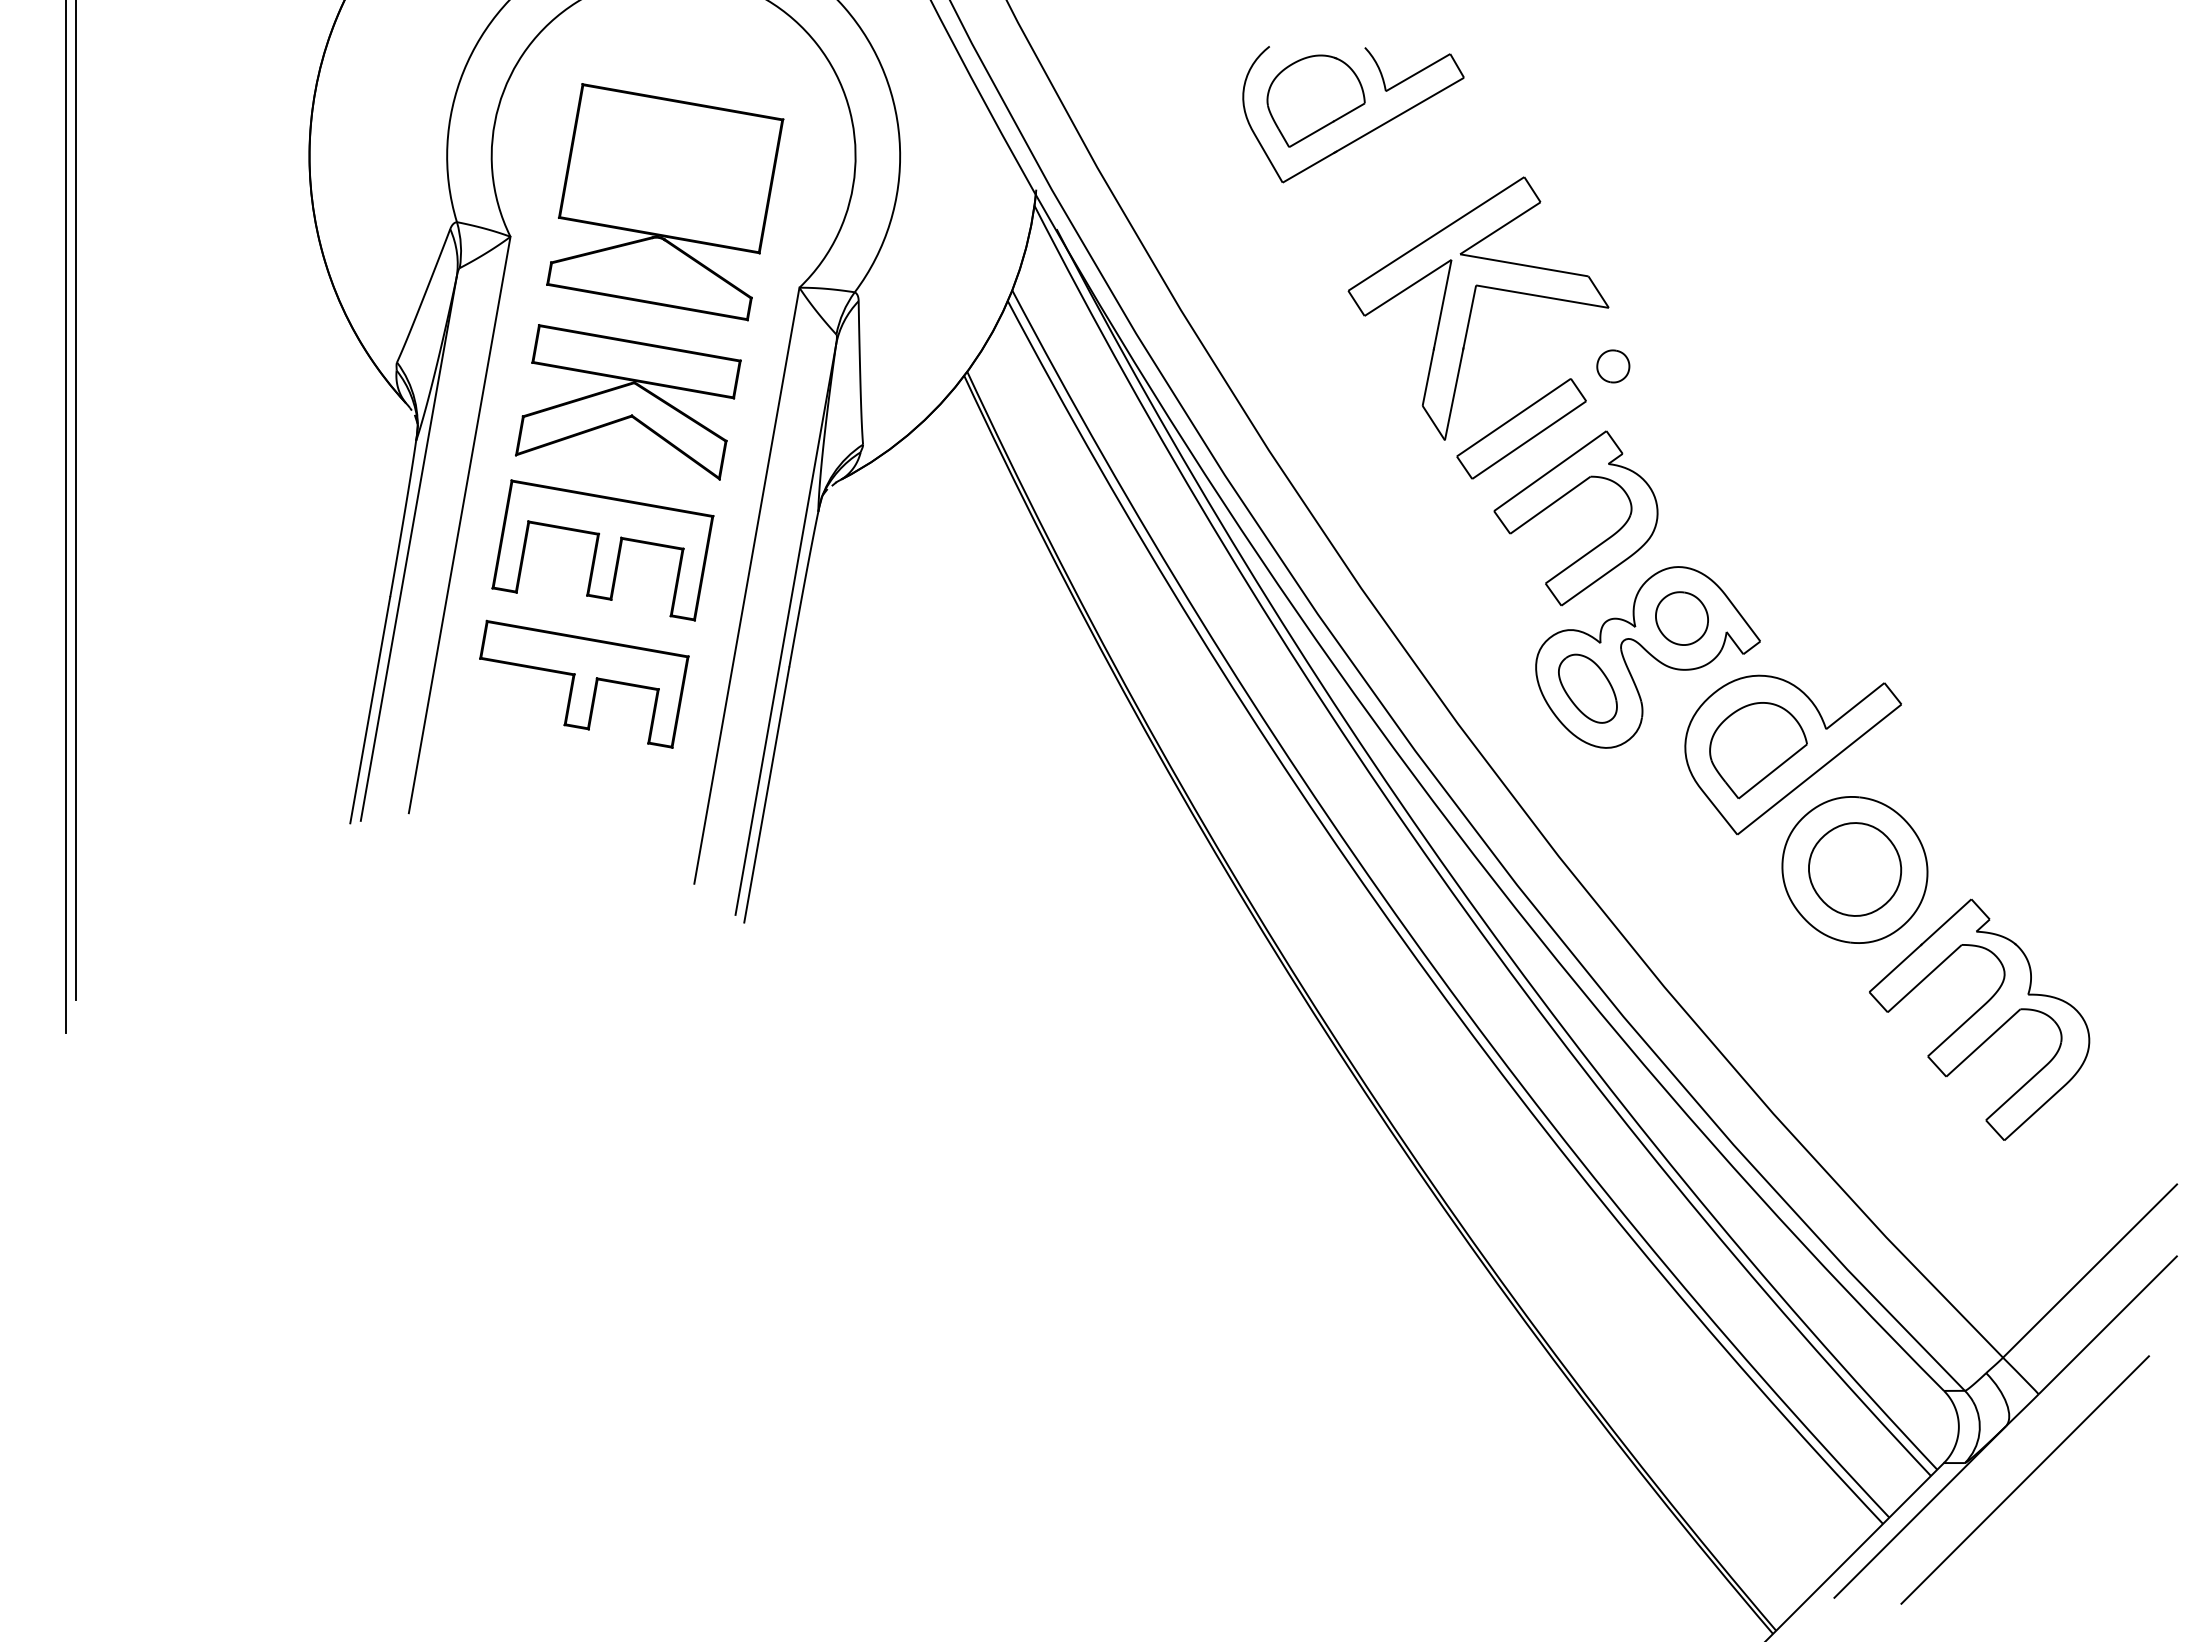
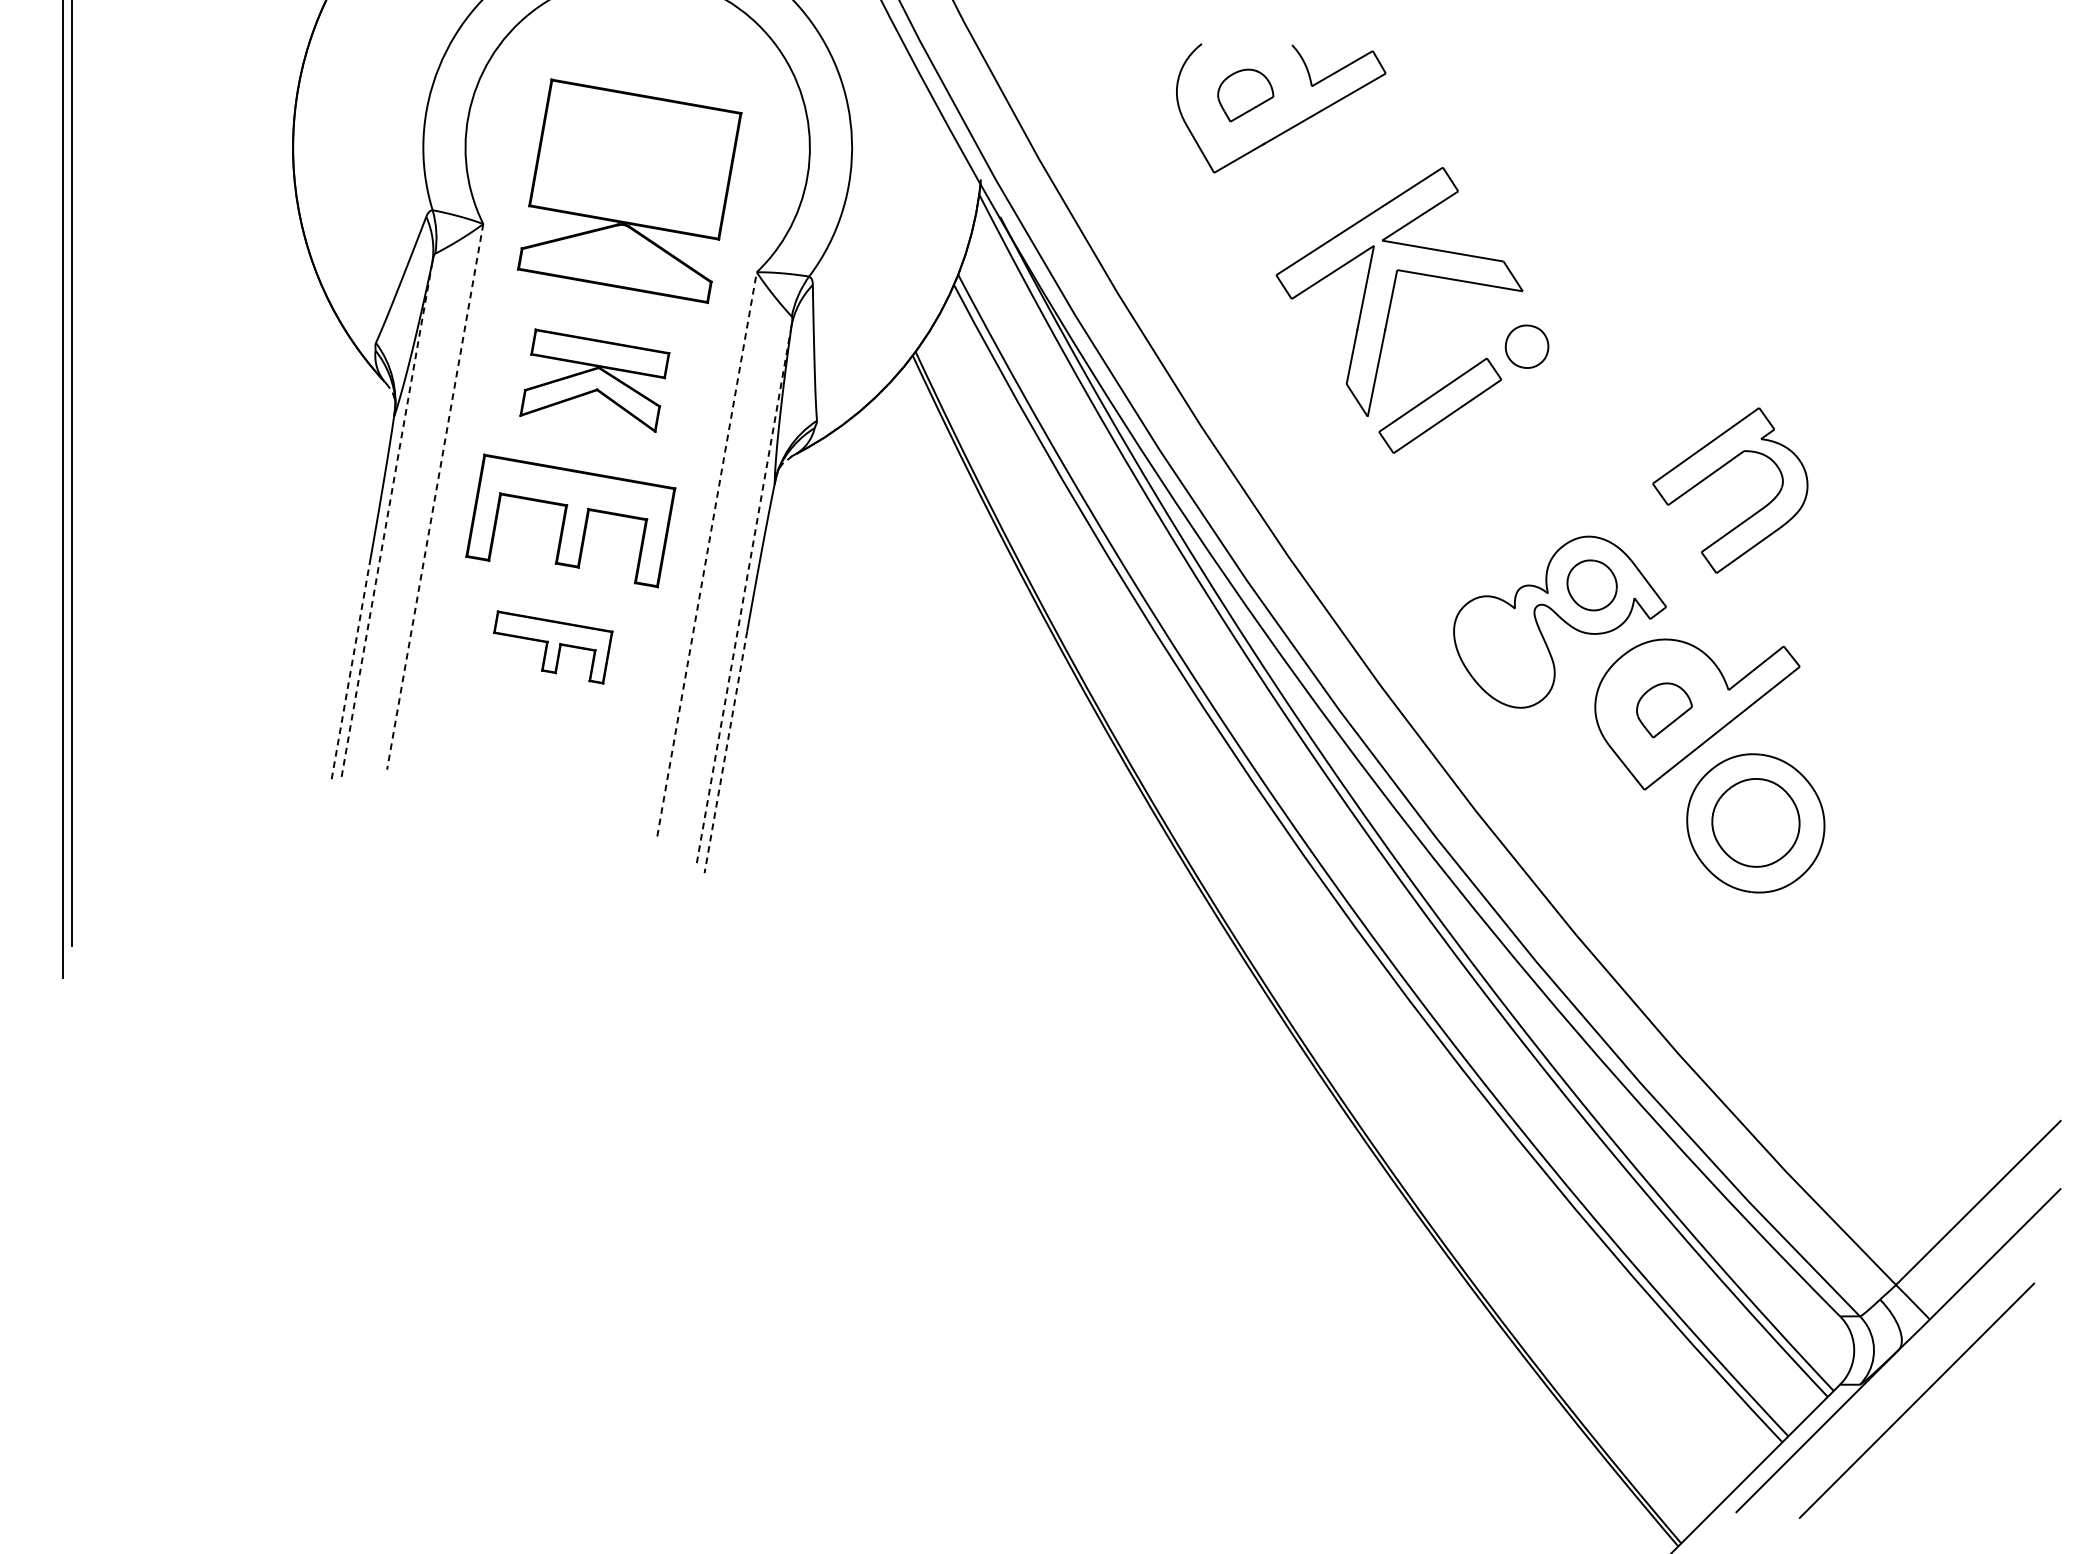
part: (1315, 100) -> (1245, 95), size x0.6
part: (1613, 366) -> (1527, 346), size x1.4
part: (628, 402) -> (594, 380), size x0.7
part: (1563, 497) -> (1718, 470), moved
line: (459, 525) -> (435, 497), solid -> dashed
line: (408, 549) -> (386, 520), solid -> dashed
line: (746, 585) -> (706, 554), solid -> dashed
line: (785, 629) -> (743, 595), solid -> dashed
part: (584, 683) -> (553, 646), size x0.6
part: (1587, 688) -> (1502, 651), removed
line: (370, 710) -> (350, 672), solid -> dashed
part: (1758, 750) -> (1664, 710), size x0.6
line: (766, 795) -> (725, 752), solid -> dashed
part: (1979, 1019) -> (1873, 964), removed

